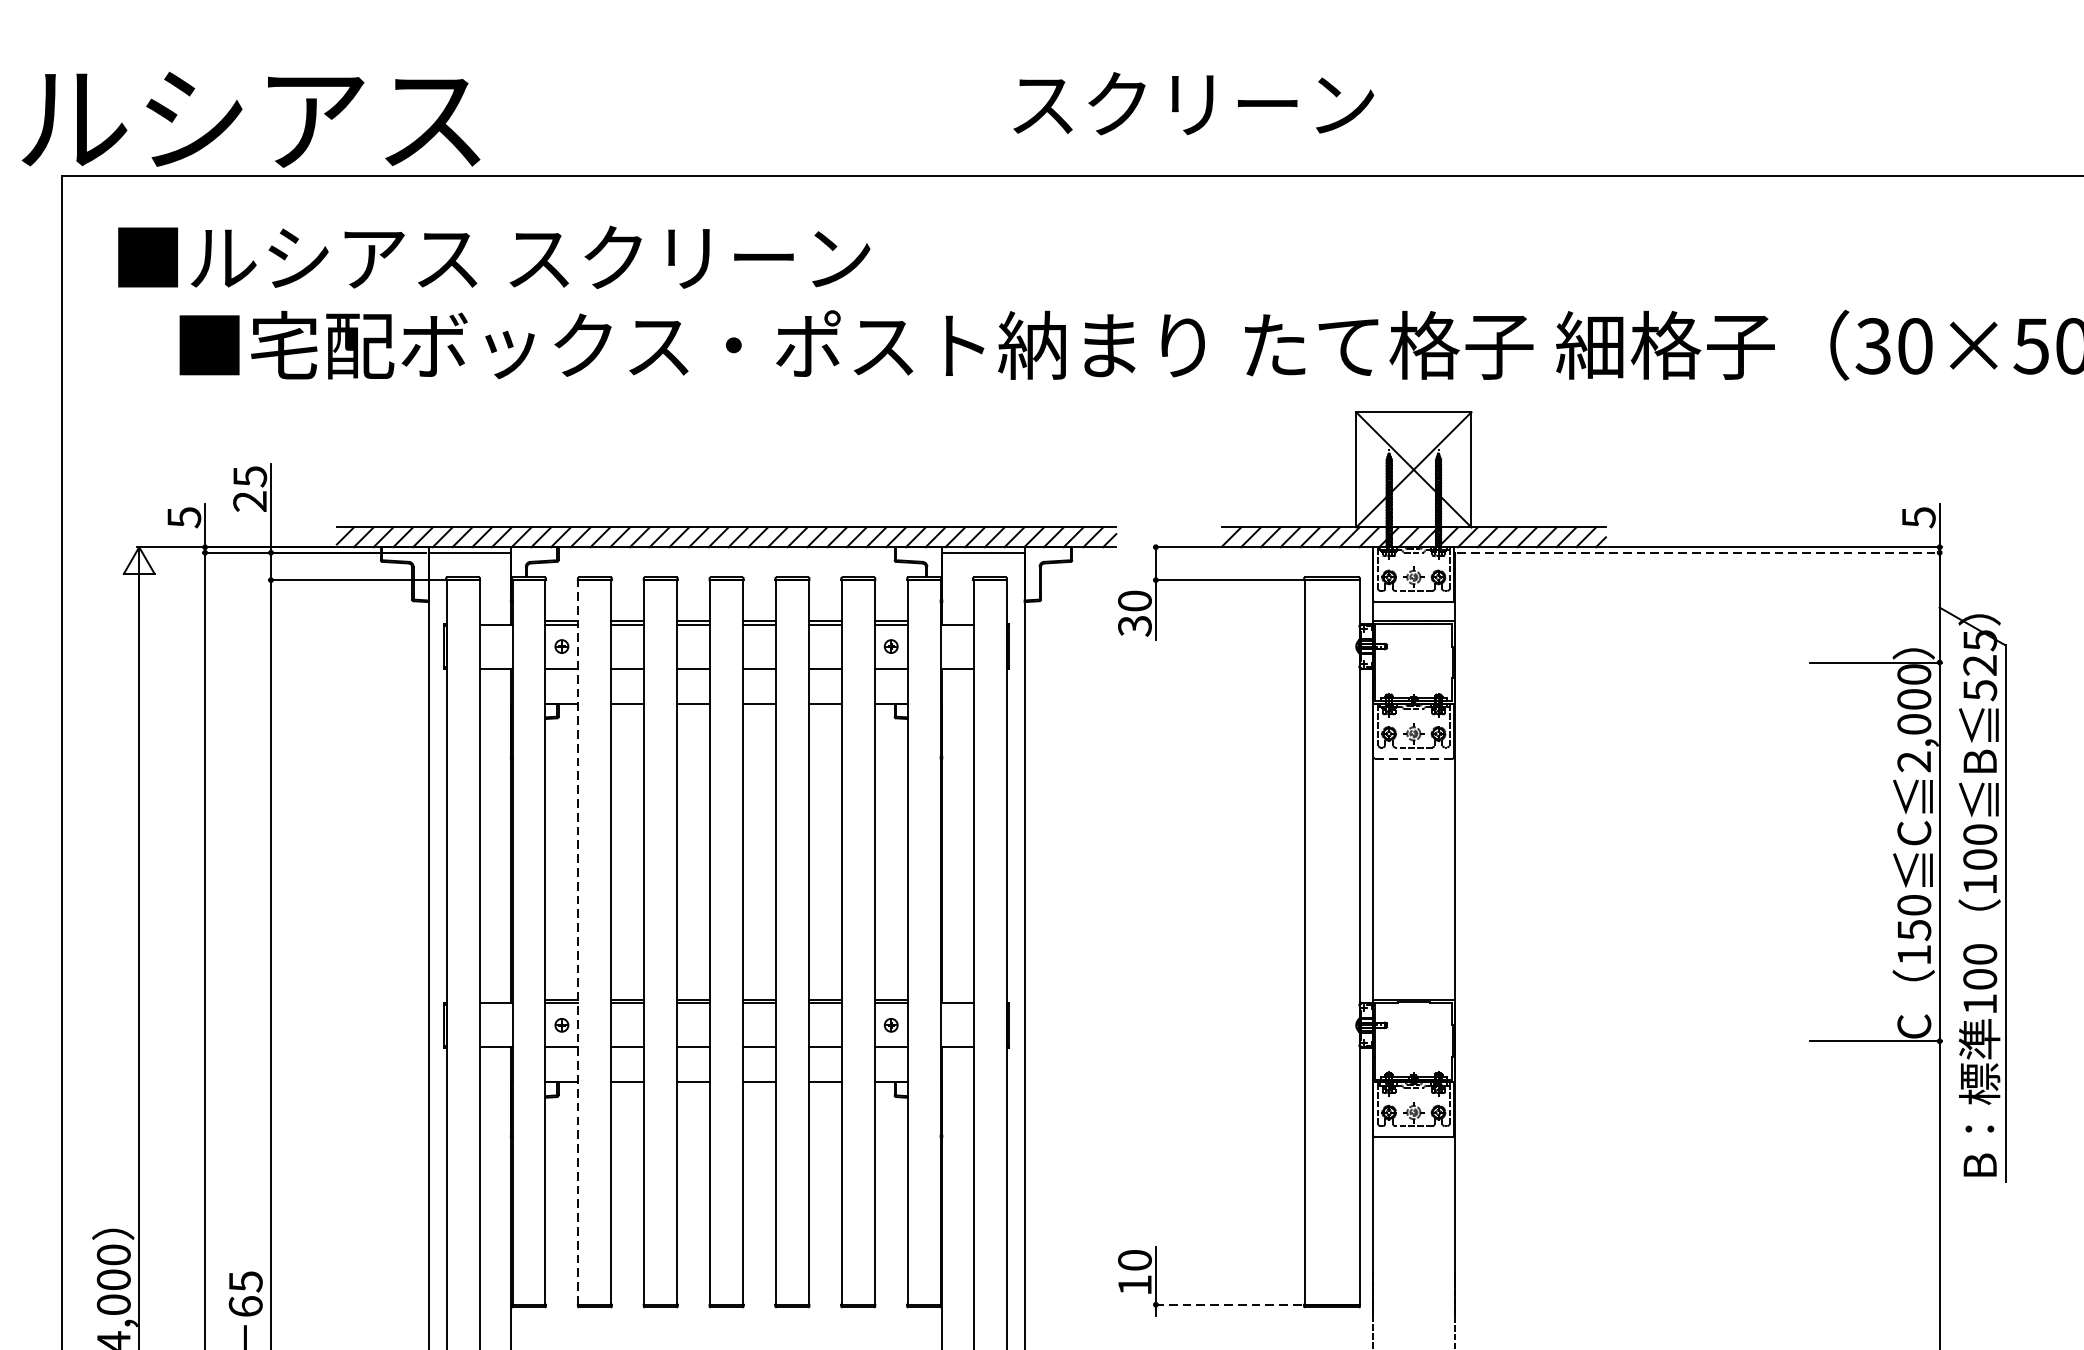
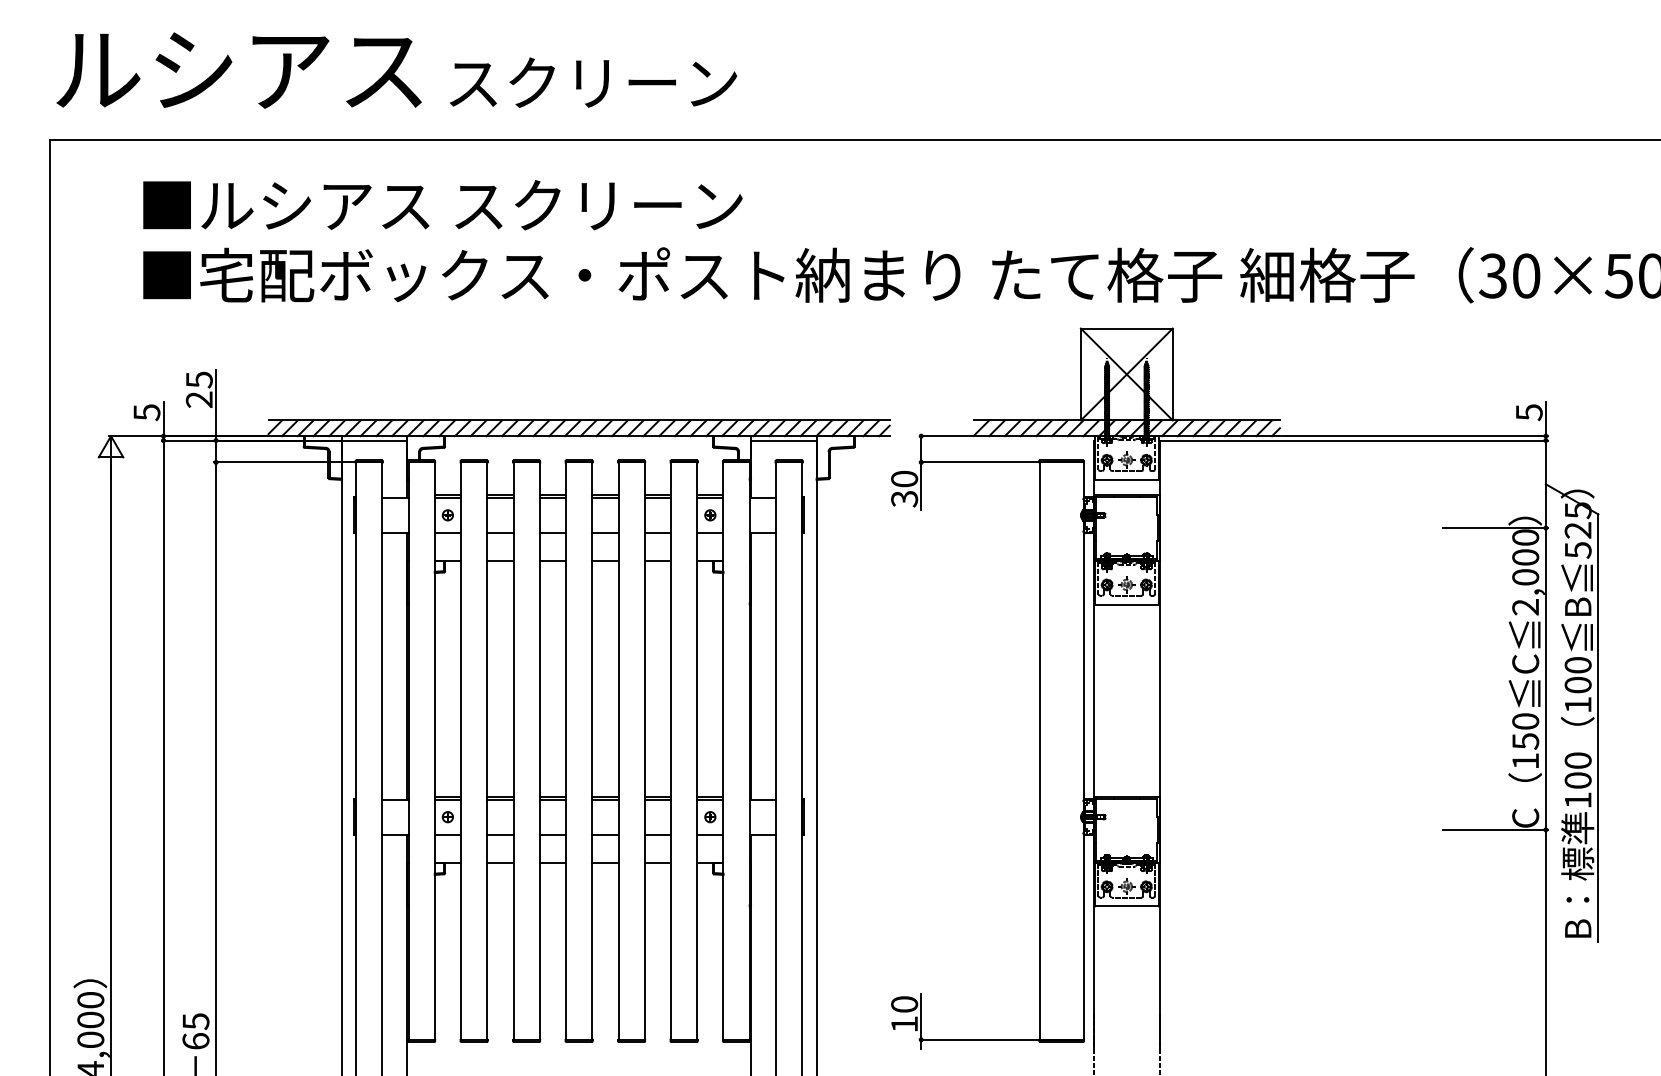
text: (1193, 103) -> (593, 82), moved
text: (250, 119) -> (238, 70), moved
text: (493, 257) -> (442, 205), moved
line: (1700, 552) -> (1355, 440), dashed -> solid
line: (1413, 758) -> (1126, 604), dashed -> solid
line: (578, 942) -> (461, 751), dashed -> solid
line: (1227, 1304) -> (978, 1039), dashed -> solid

